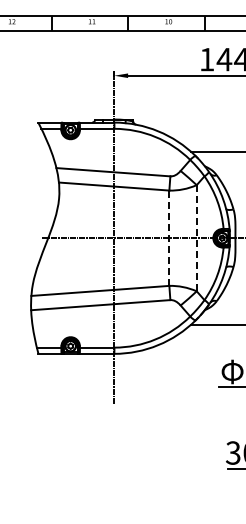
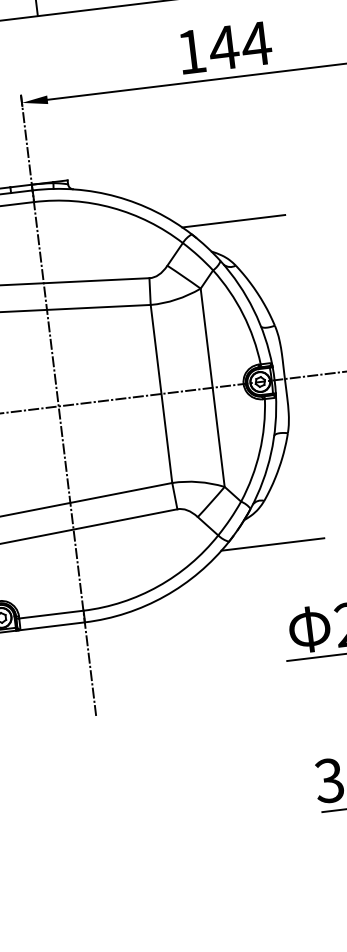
line: (169, 238) -> (161, 394), dashed -> solid
line: (196, 238) -> (212, 388), dashed -> solid

